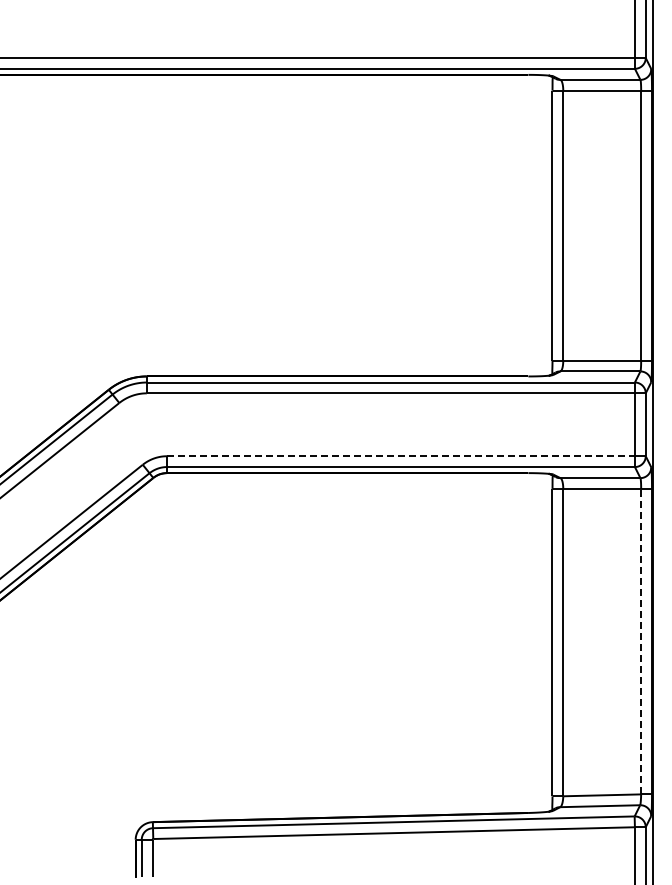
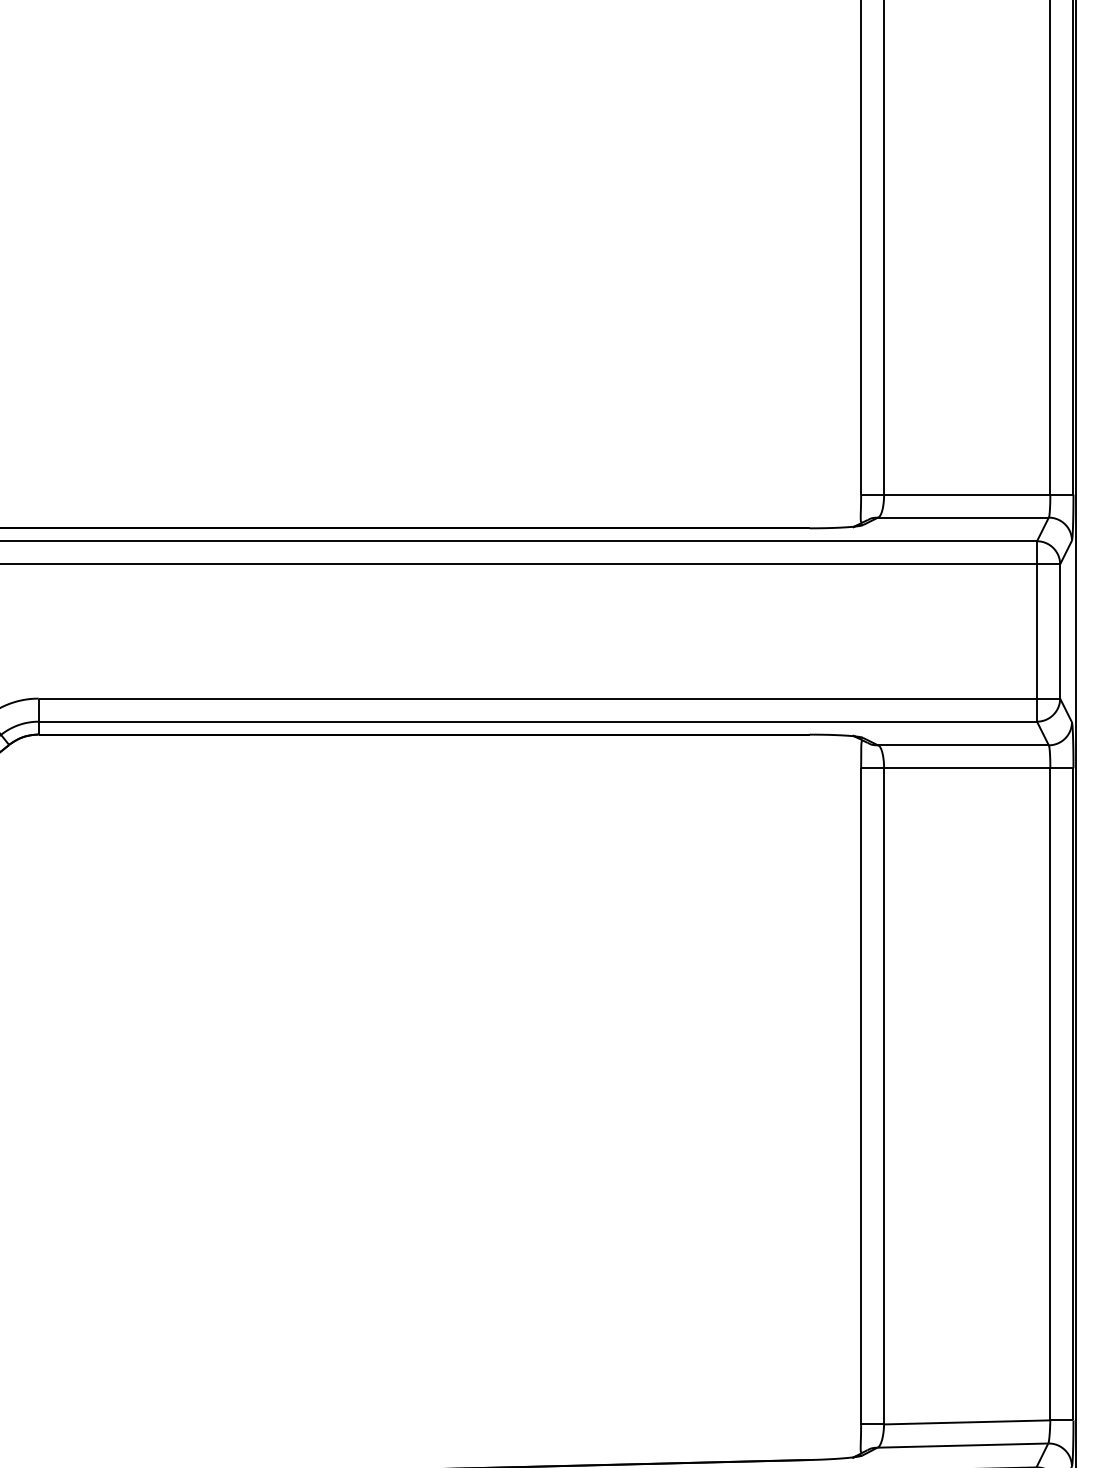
line: (401, 456) -> (538, 699), dashed -> solid
line: (641, 641) -> (1051, 1094), dashed -> solid

